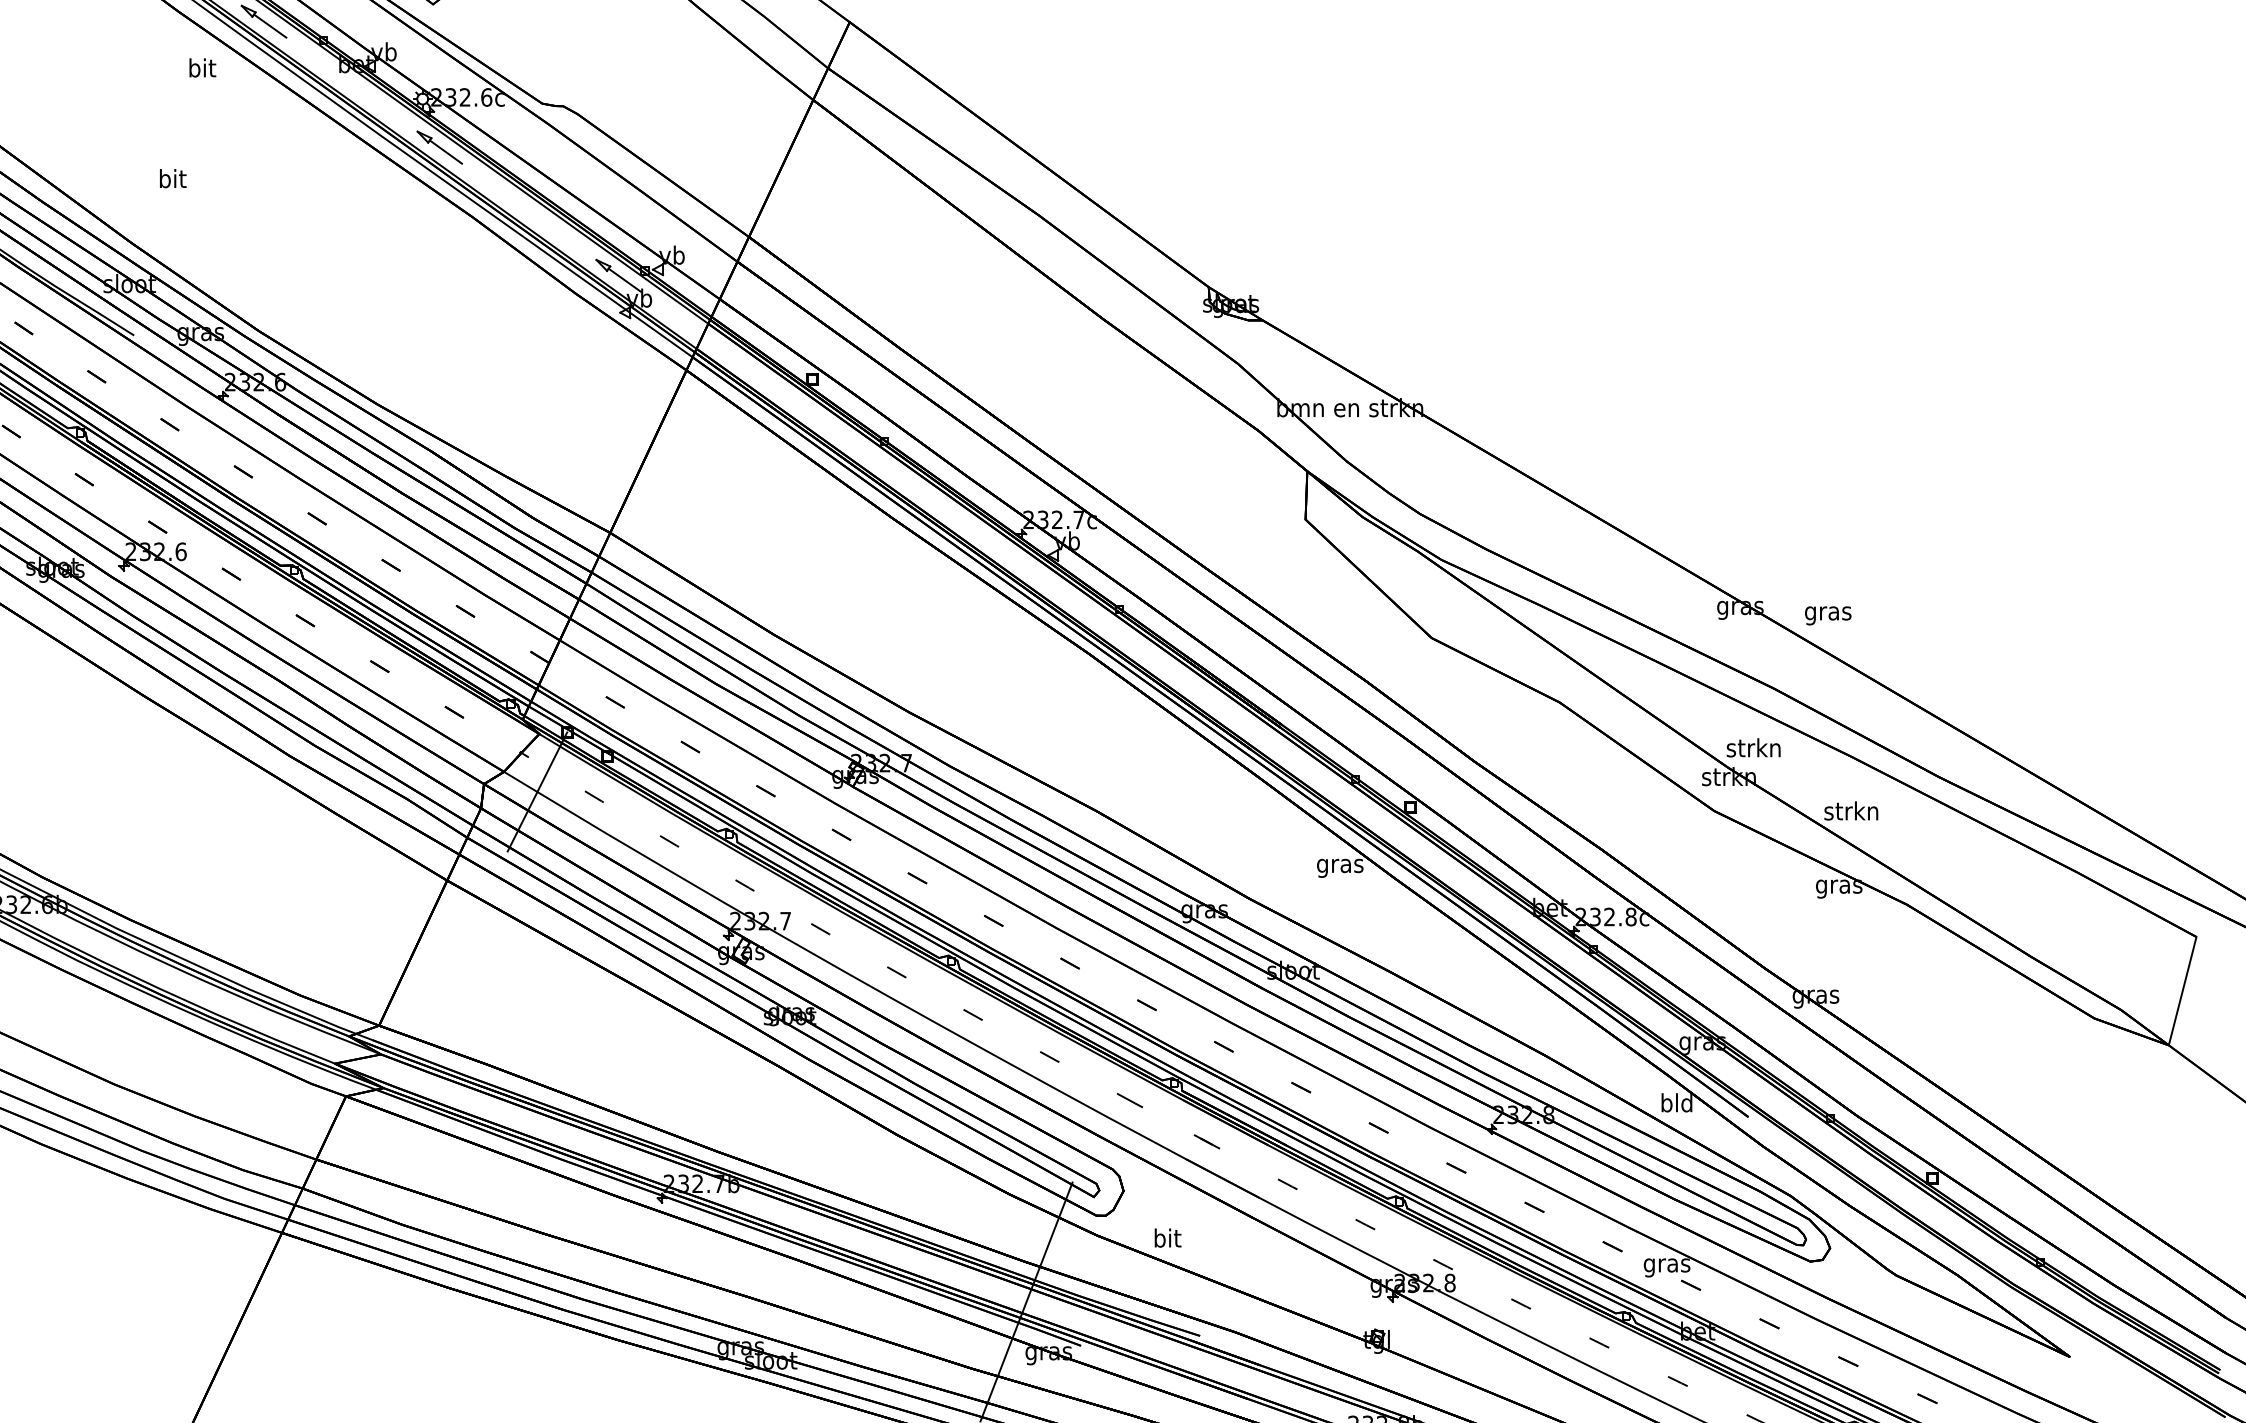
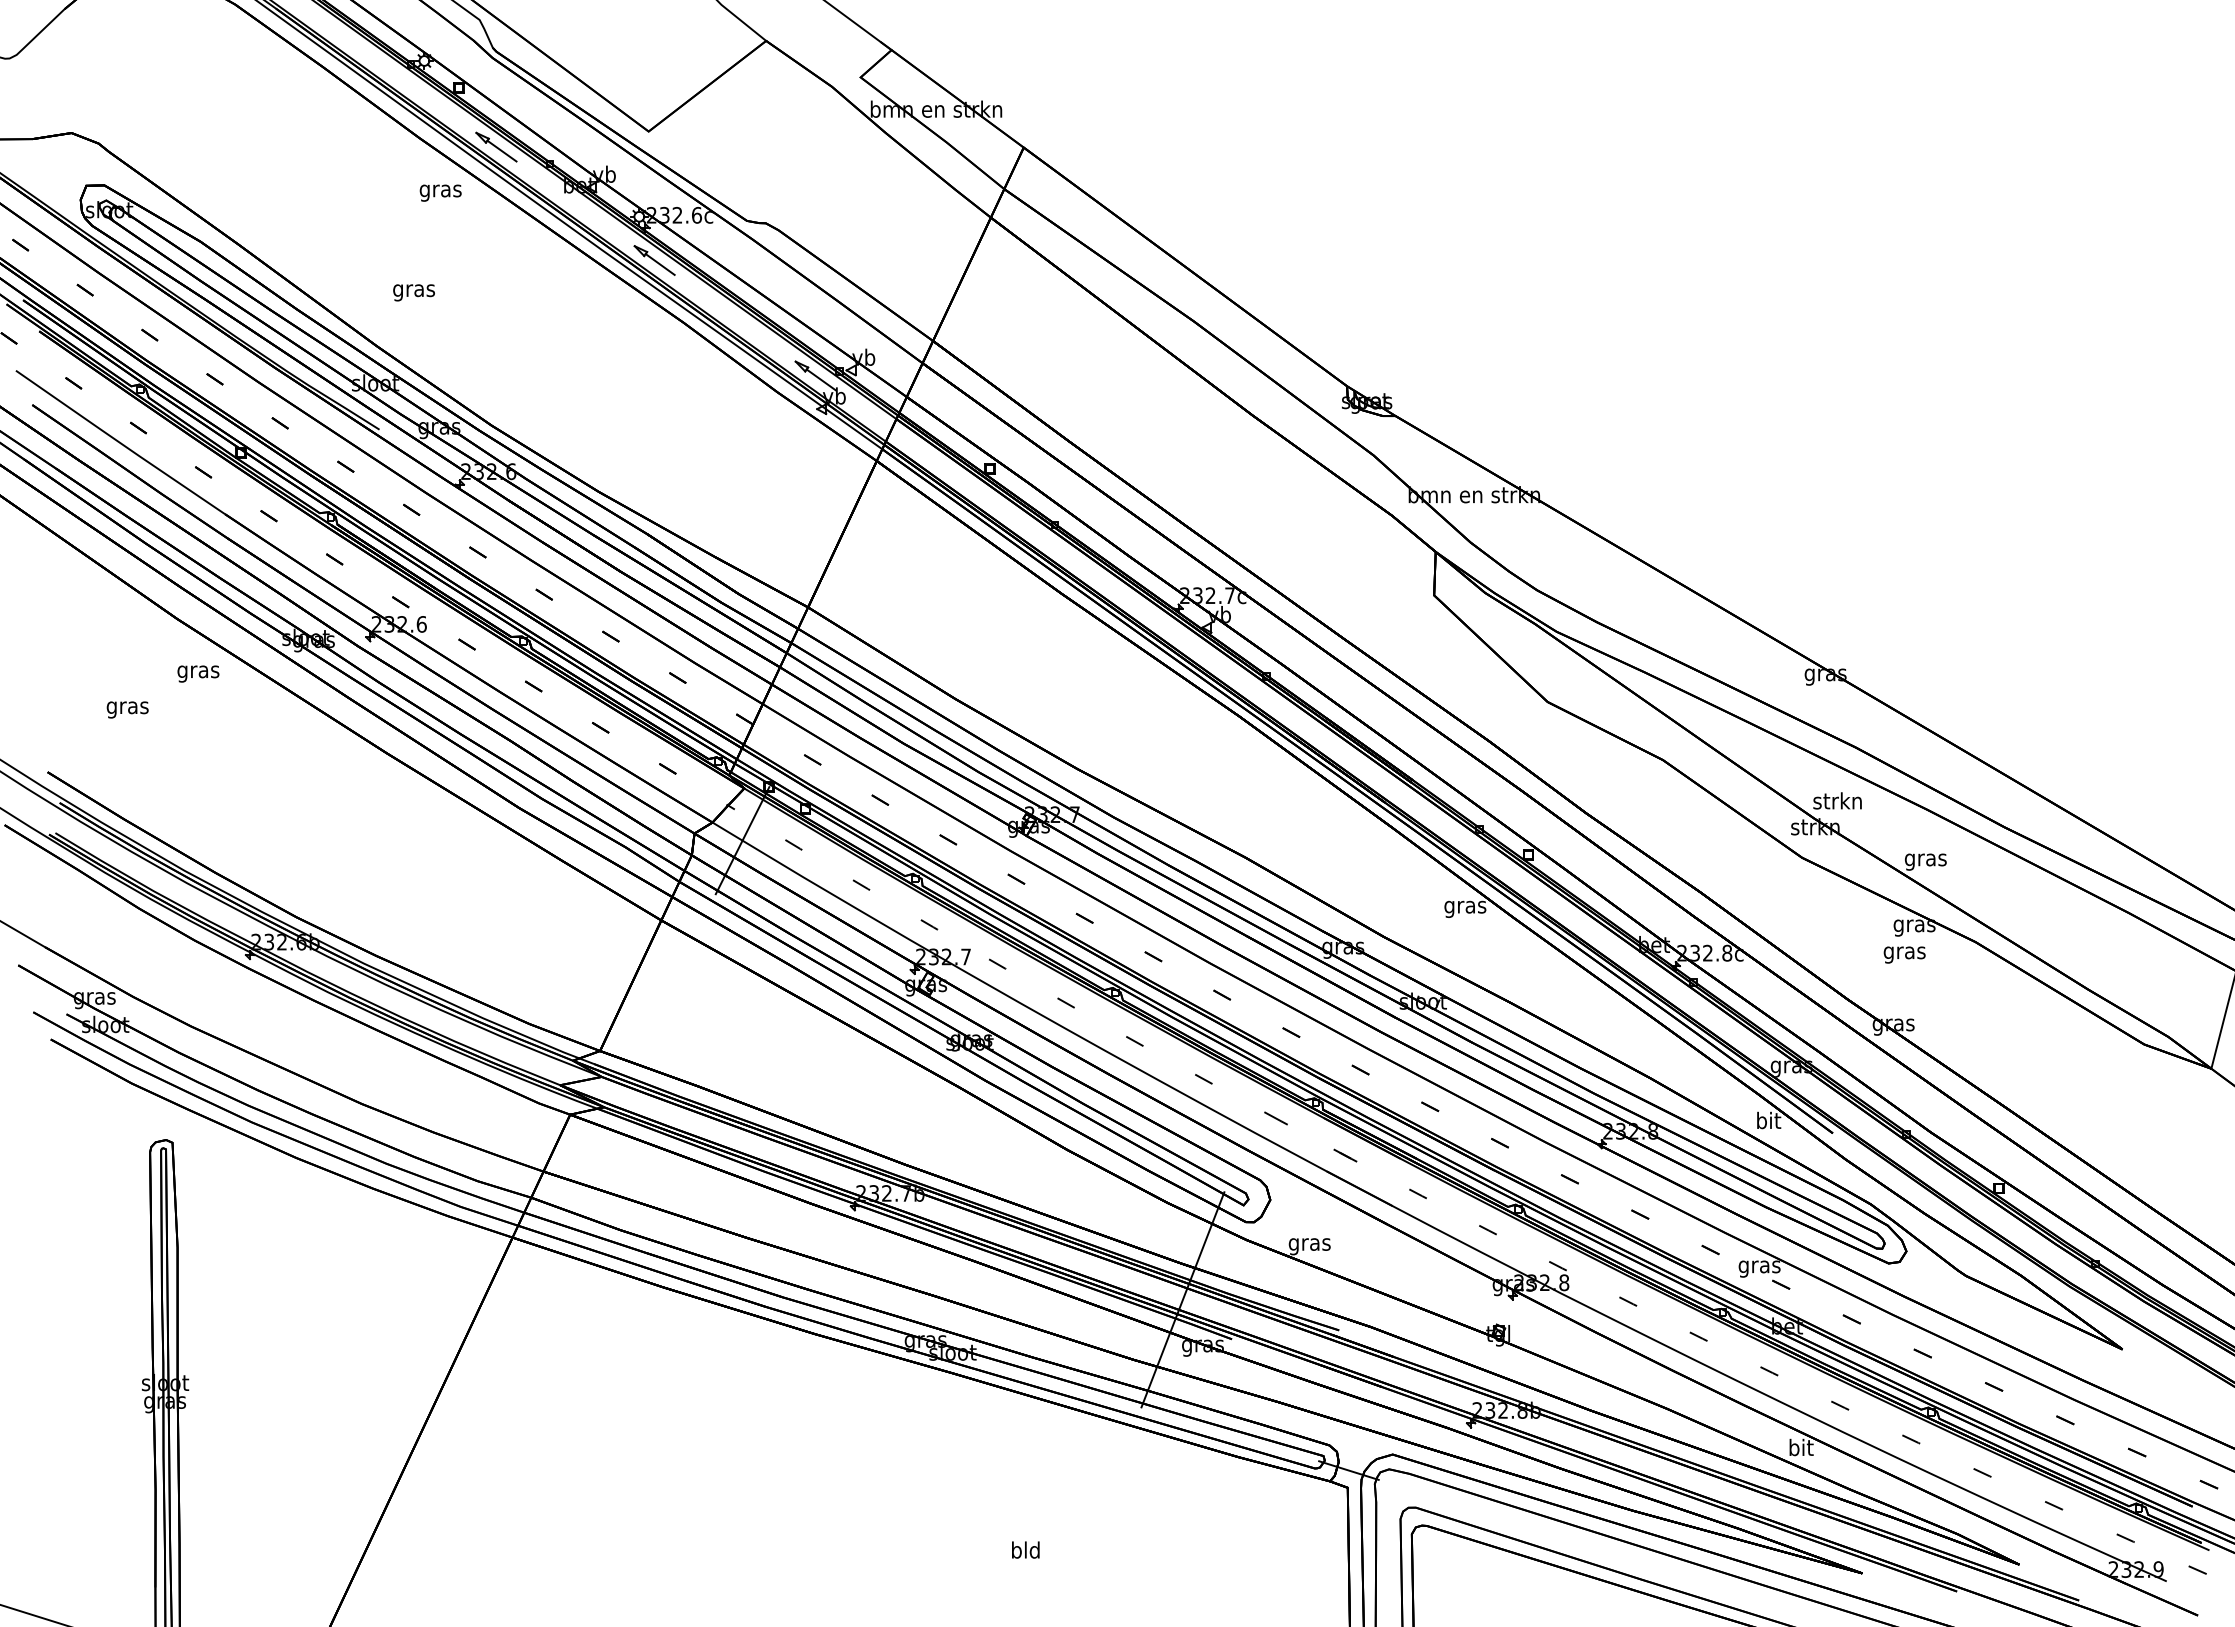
text: (201, 69) -> (440, 190), bit -> gras
text: (171, 180) -> (413, 290), bit -> gras
text: (1827, 615) -> (1904, 954), moved
text: (1851, 812) -> (1925, 859), strkn -> gras
text: (1676, 1102) -> (1768, 1120), bld -> bit
text: (1167, 1240) -> (1309, 1244), bit -> gras

